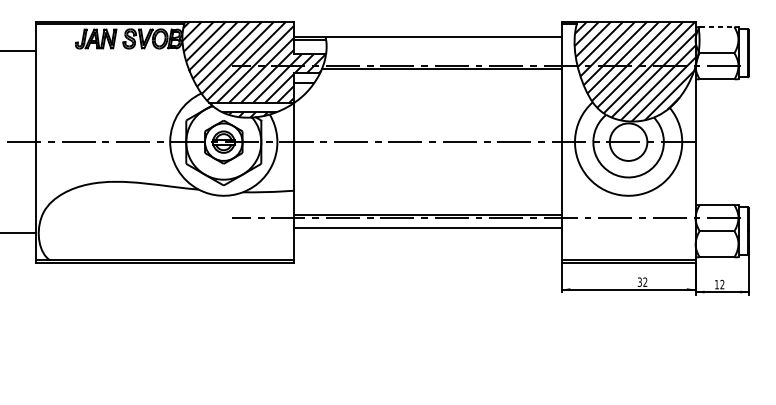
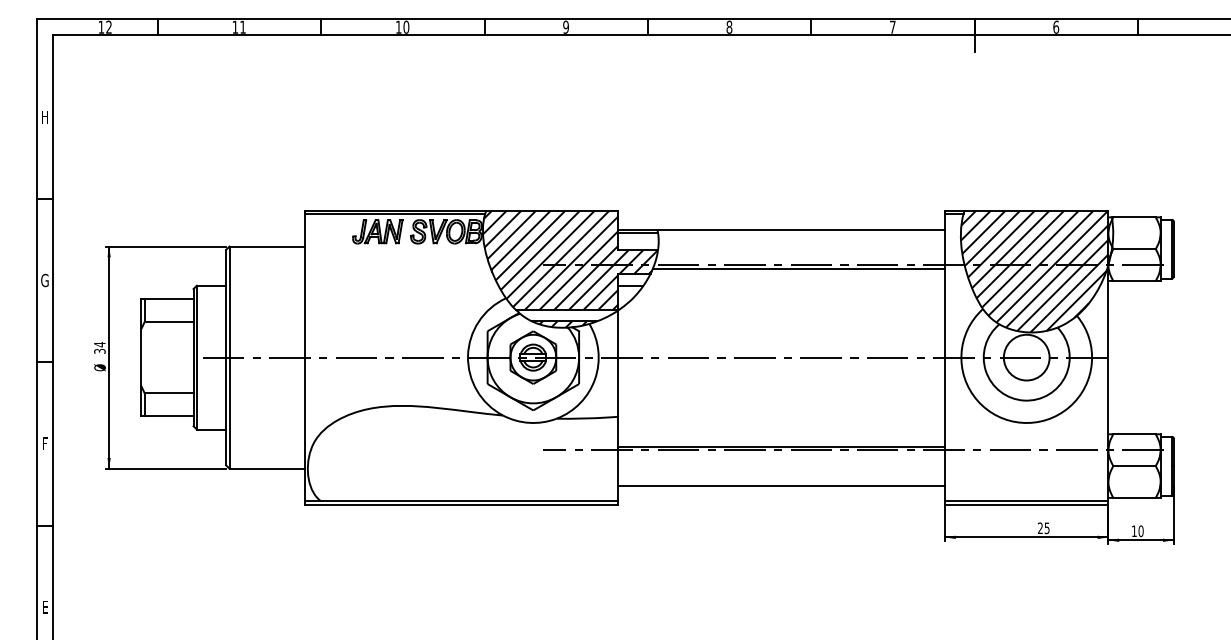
line: (717, 27) -> (1135, 217), dashed -> solid
line: (427, 227) -> (781, 485), moved
text: (642, 282) -> (1043, 528), 32 -> 25
text: (721, 284) -> (1140, 531), 12 -> 10

